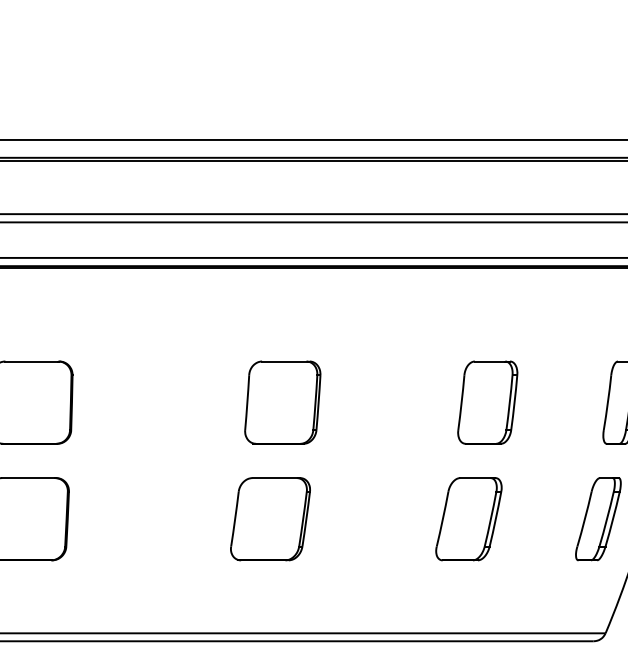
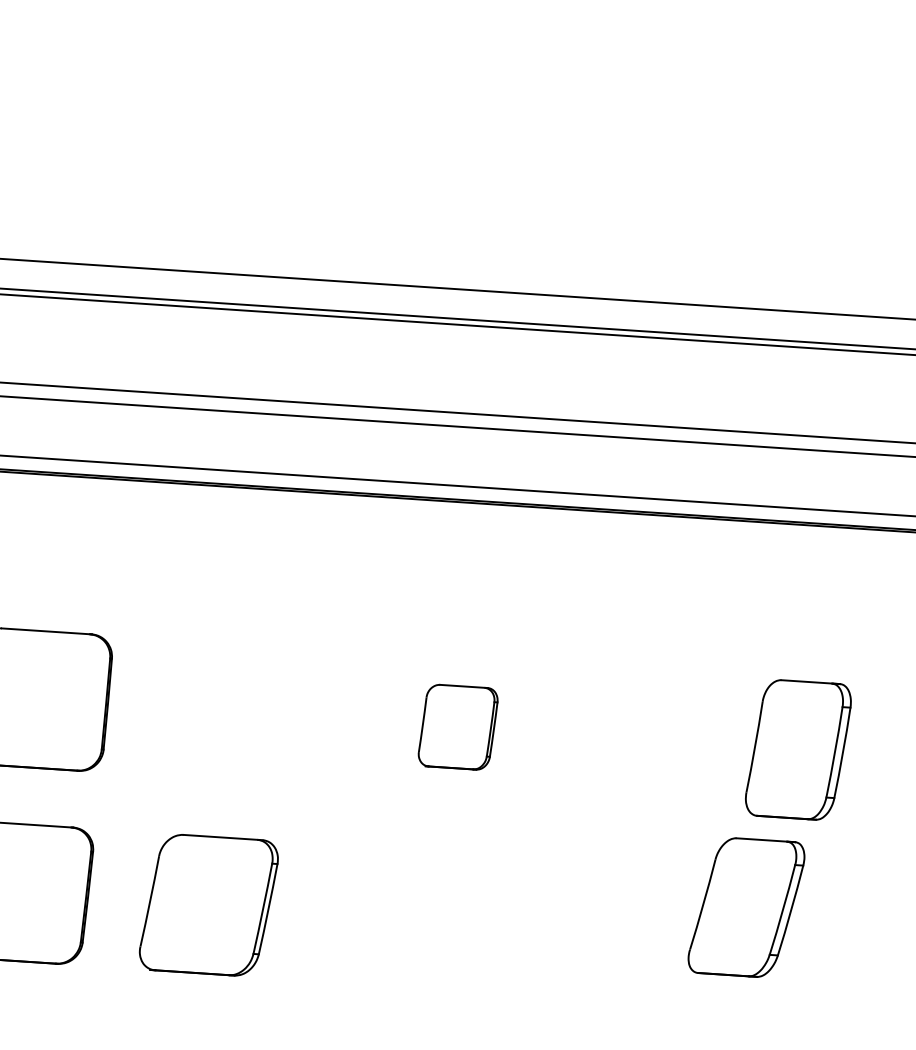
part: (282, 402) -> (457, 727), size x0.6
part: (270, 519) -> (208, 905), moved
part: (468, 519) -> (745, 907), moved

